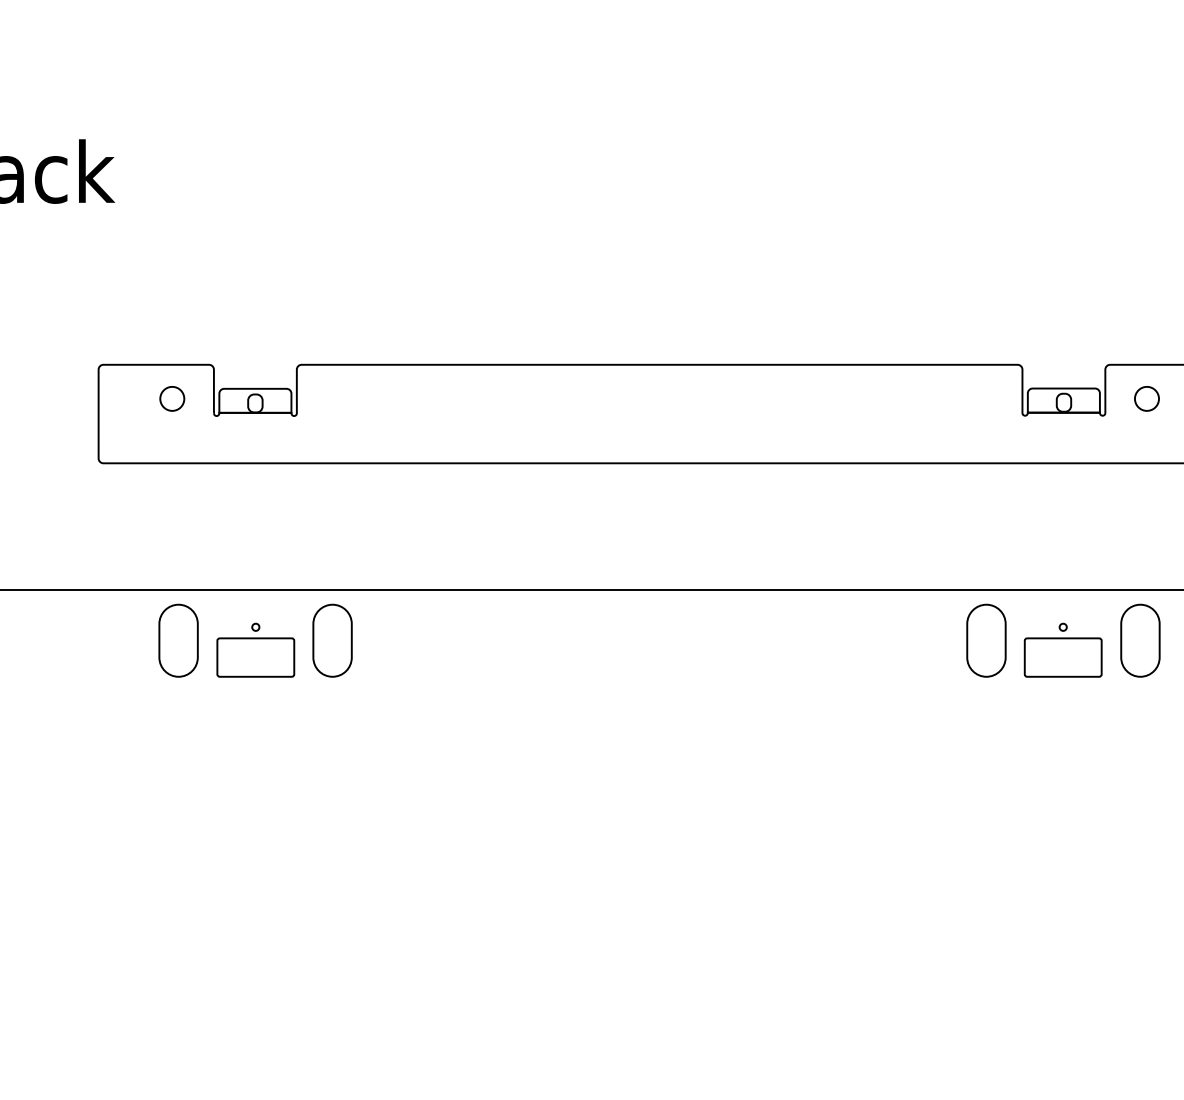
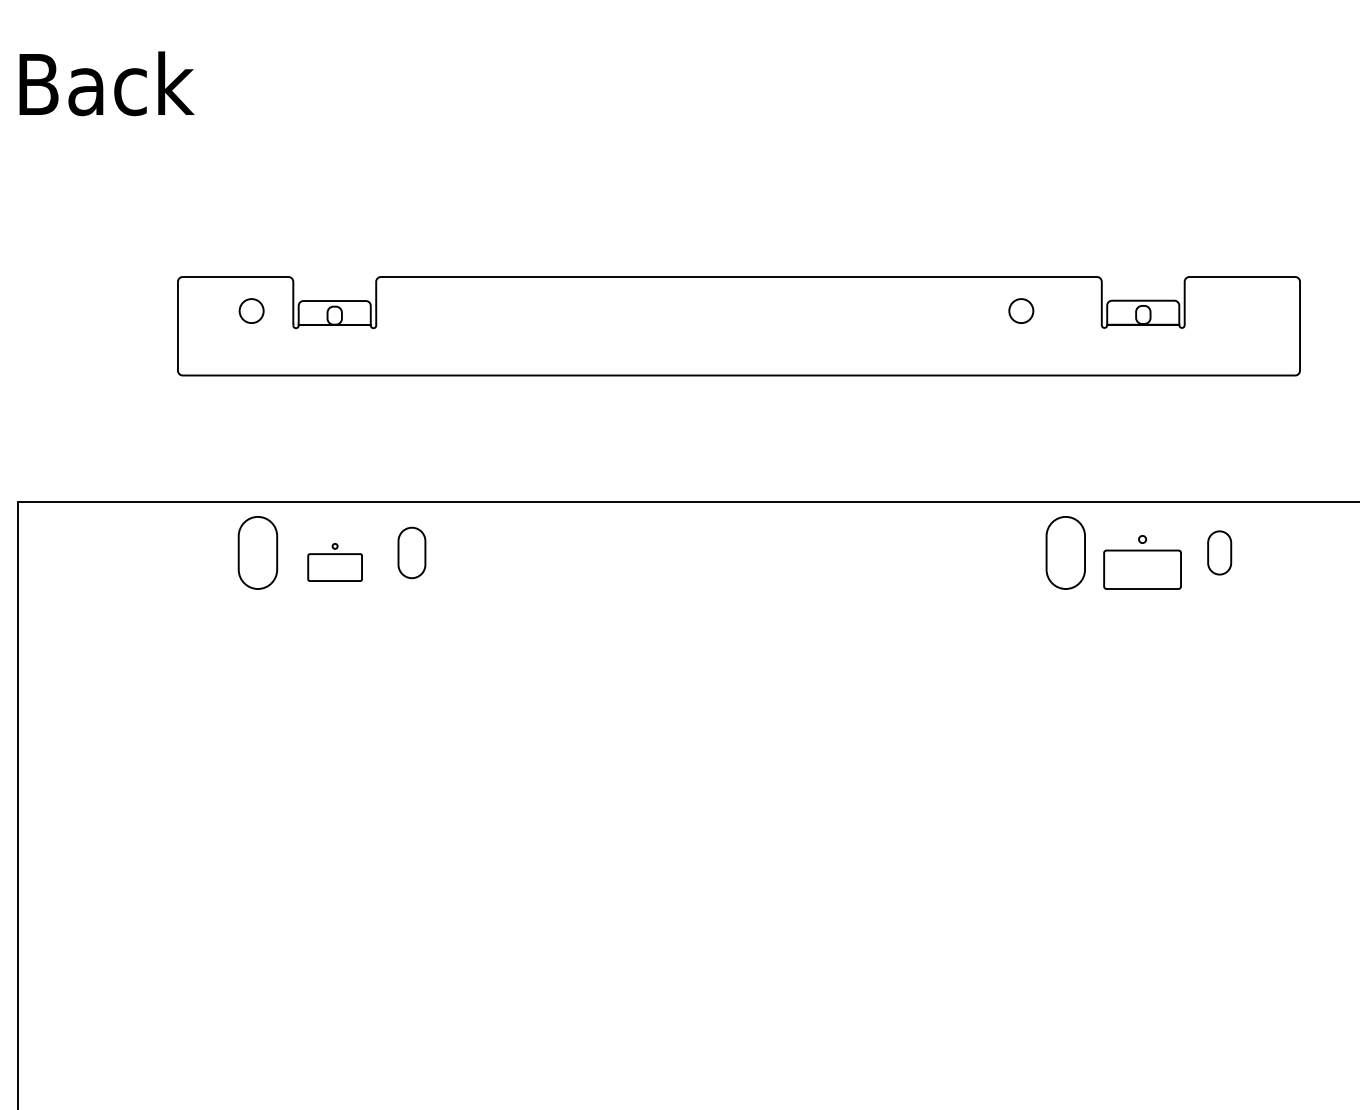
part: (1147, 398) -> (1021, 310), moved
part: (332, 640) -> (411, 552), size x0.7
part: (1140, 640) -> (1219, 552), size x0.6
part: (255, 650) -> (334, 562), size x0.7

